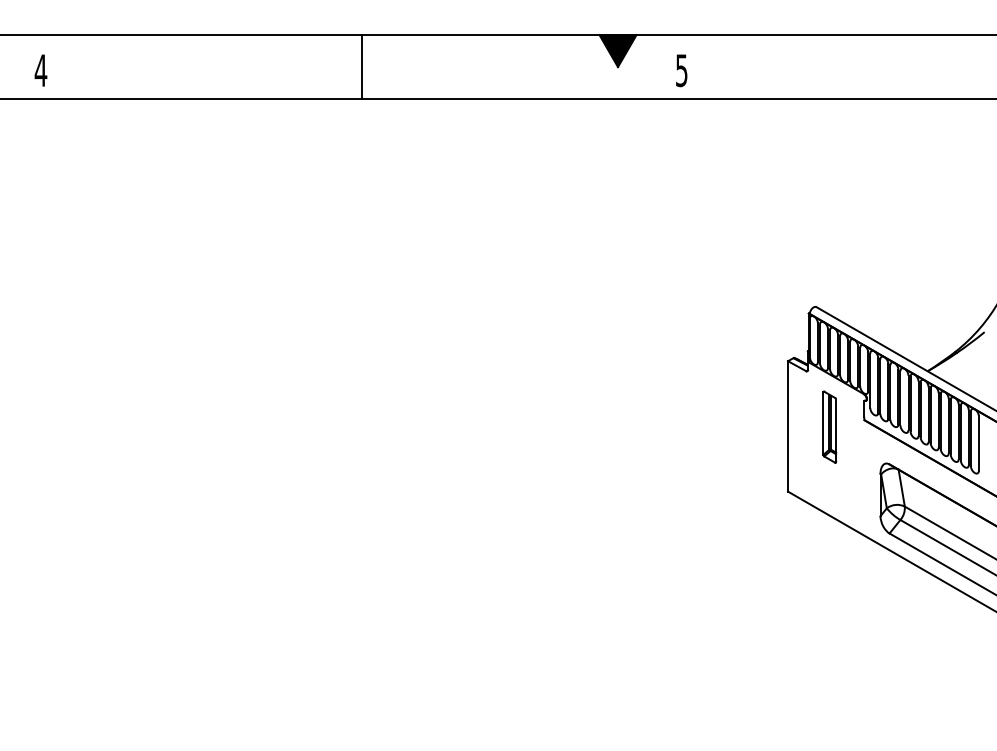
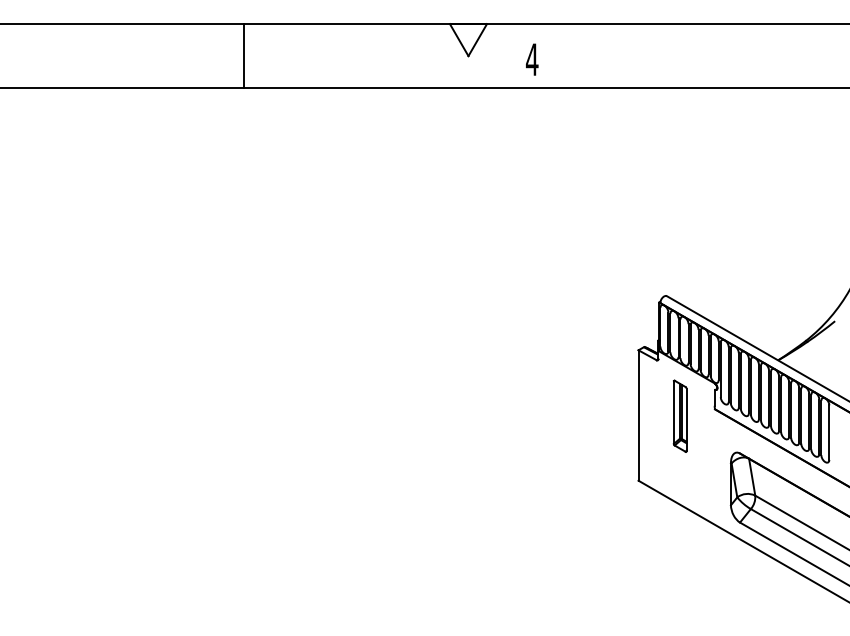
fill: (617, 51) -> (467, 40), removed
line: (361, 67) -> (243, 56), moved
text: (681, 70) -> (531, 59), 5 -> 4

